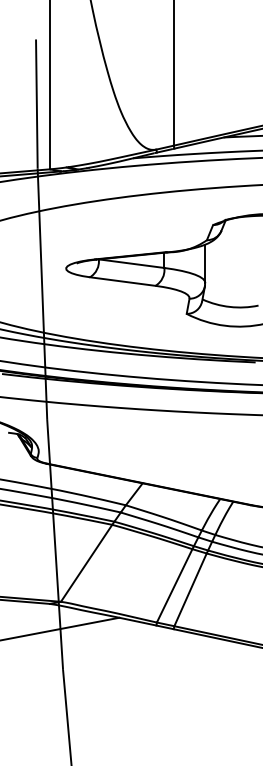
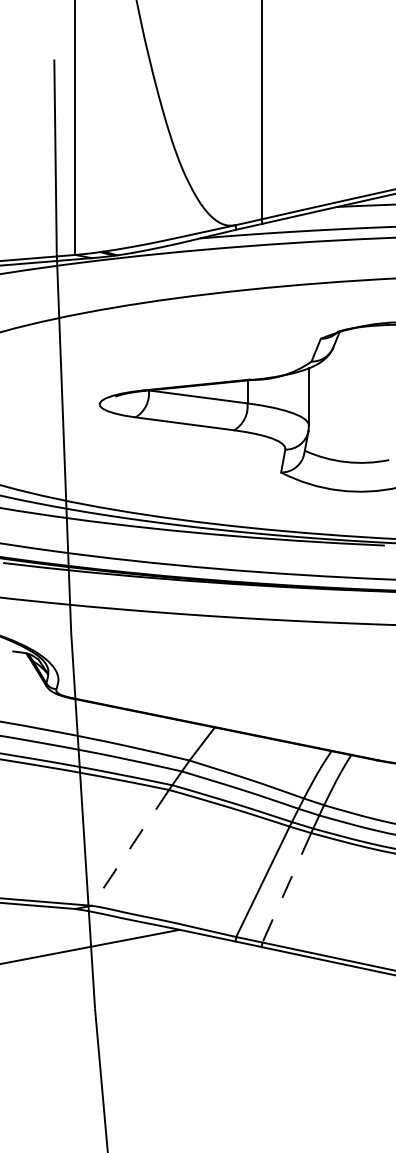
line: (86, 563) -> (130, 848), solid -> dashed
line: (190, 589) -> (286, 887), solid -> dashed

